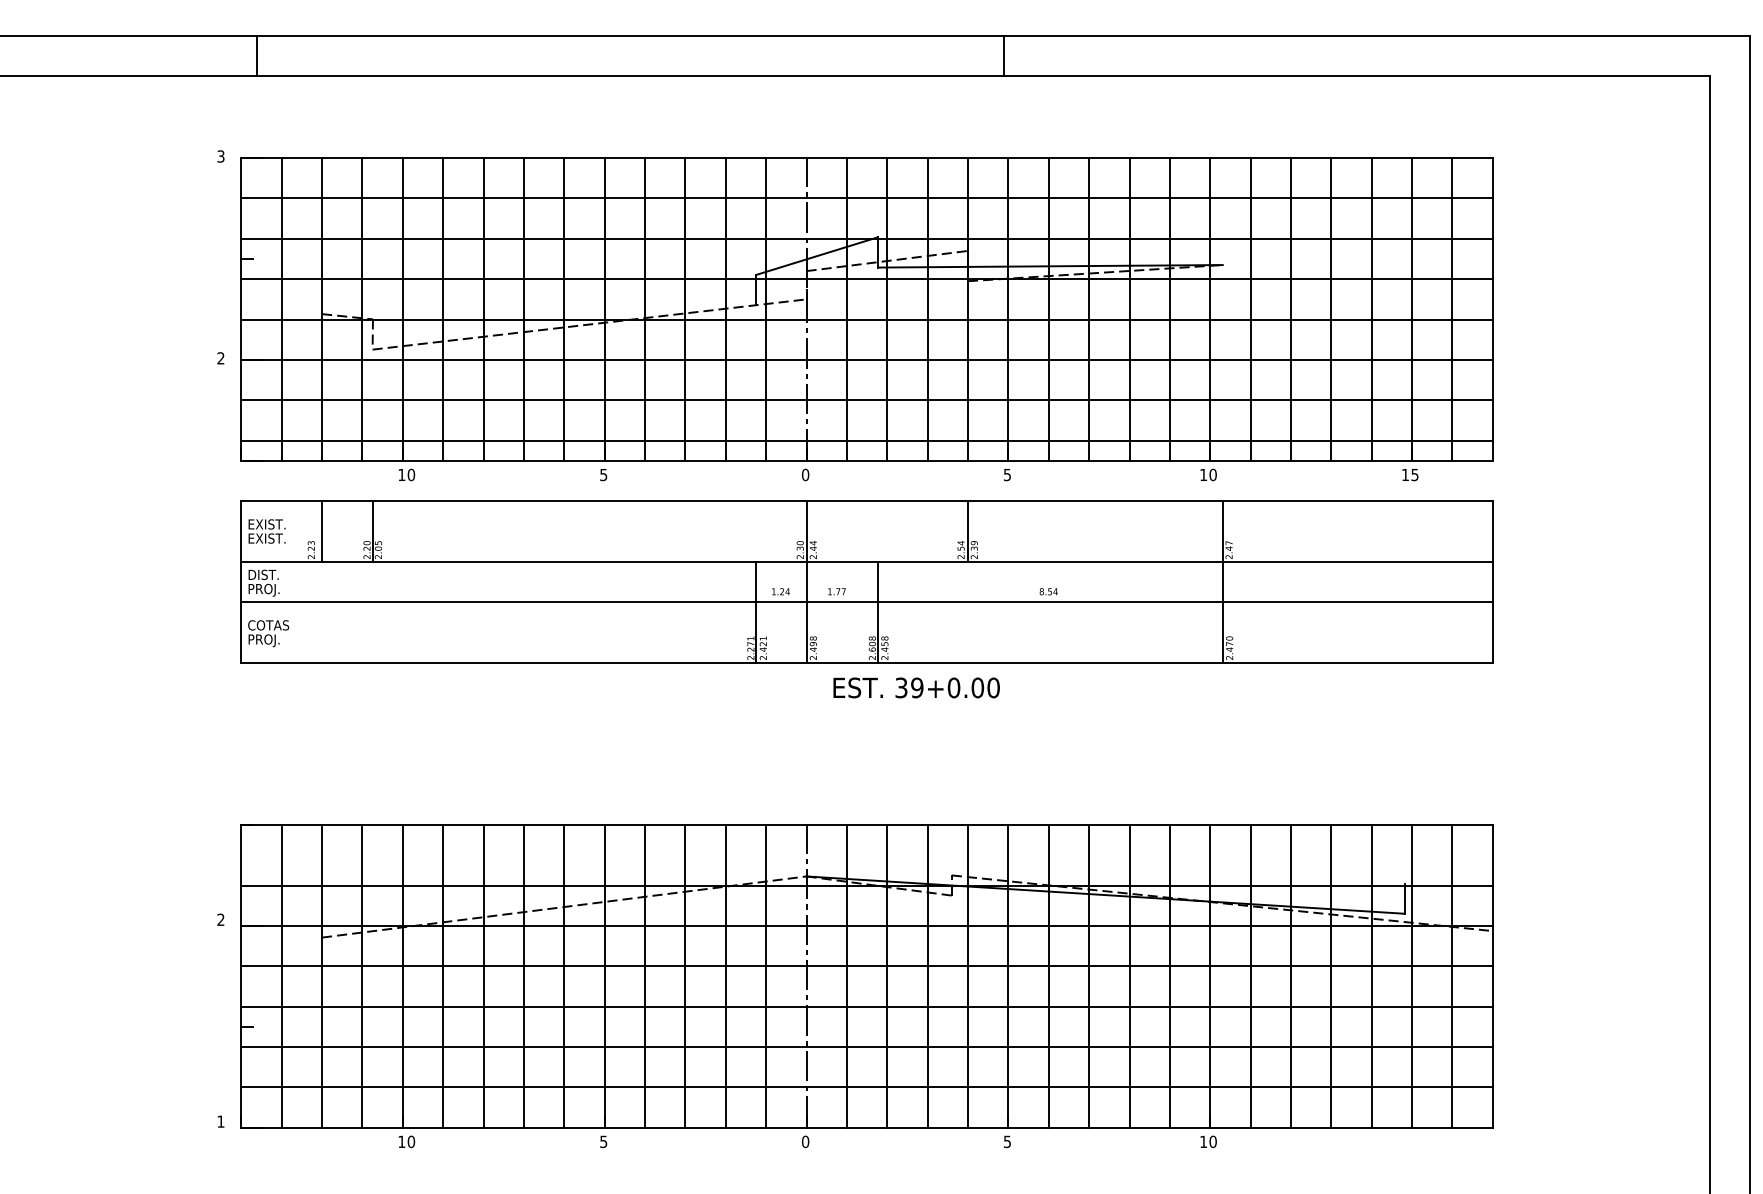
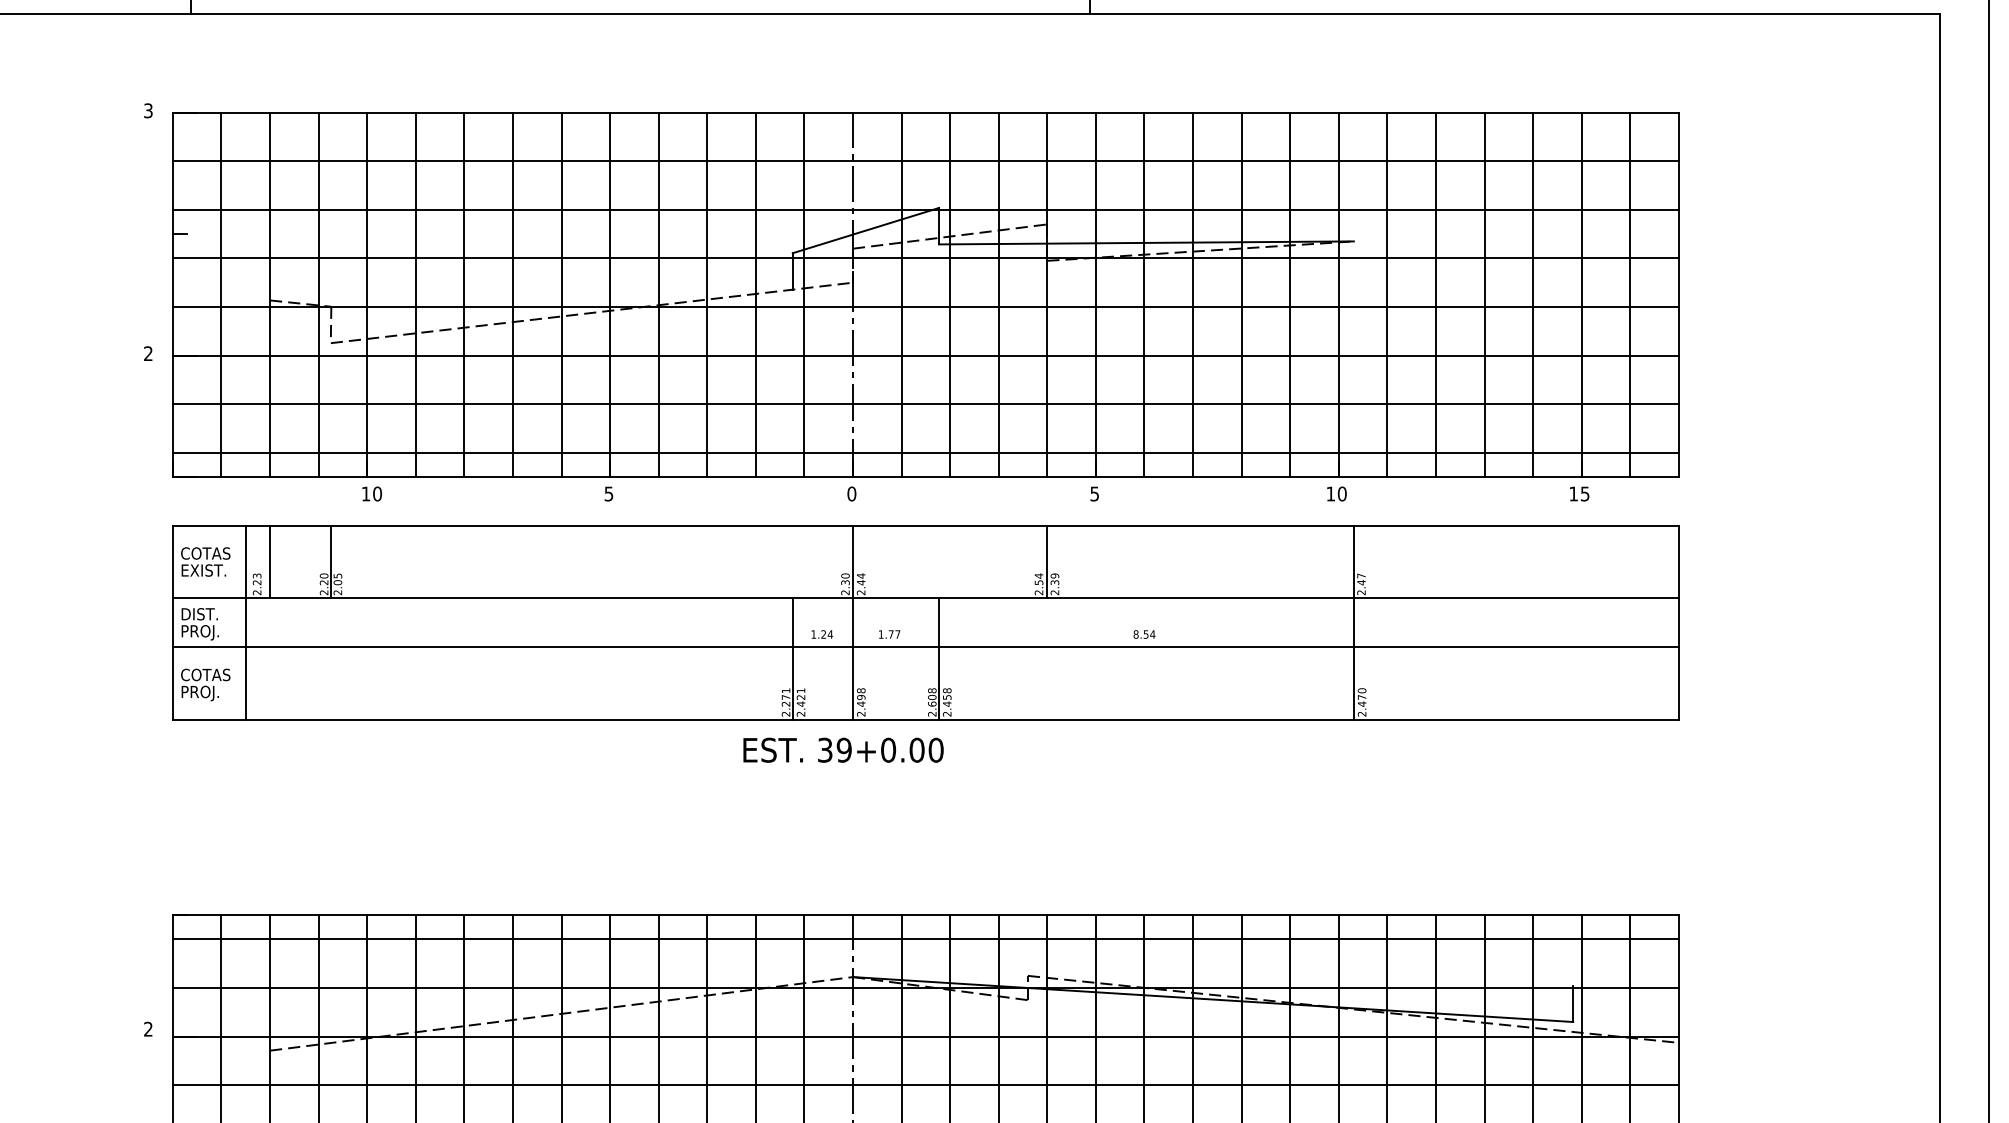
text: (268, 524) -> (205, 553), EXIST. -> COTAS
line: (301, 581) -> (245, 622), added
text: (916, 687) -> (843, 749), moved
line: (866, 845) -> (925, 939), added

